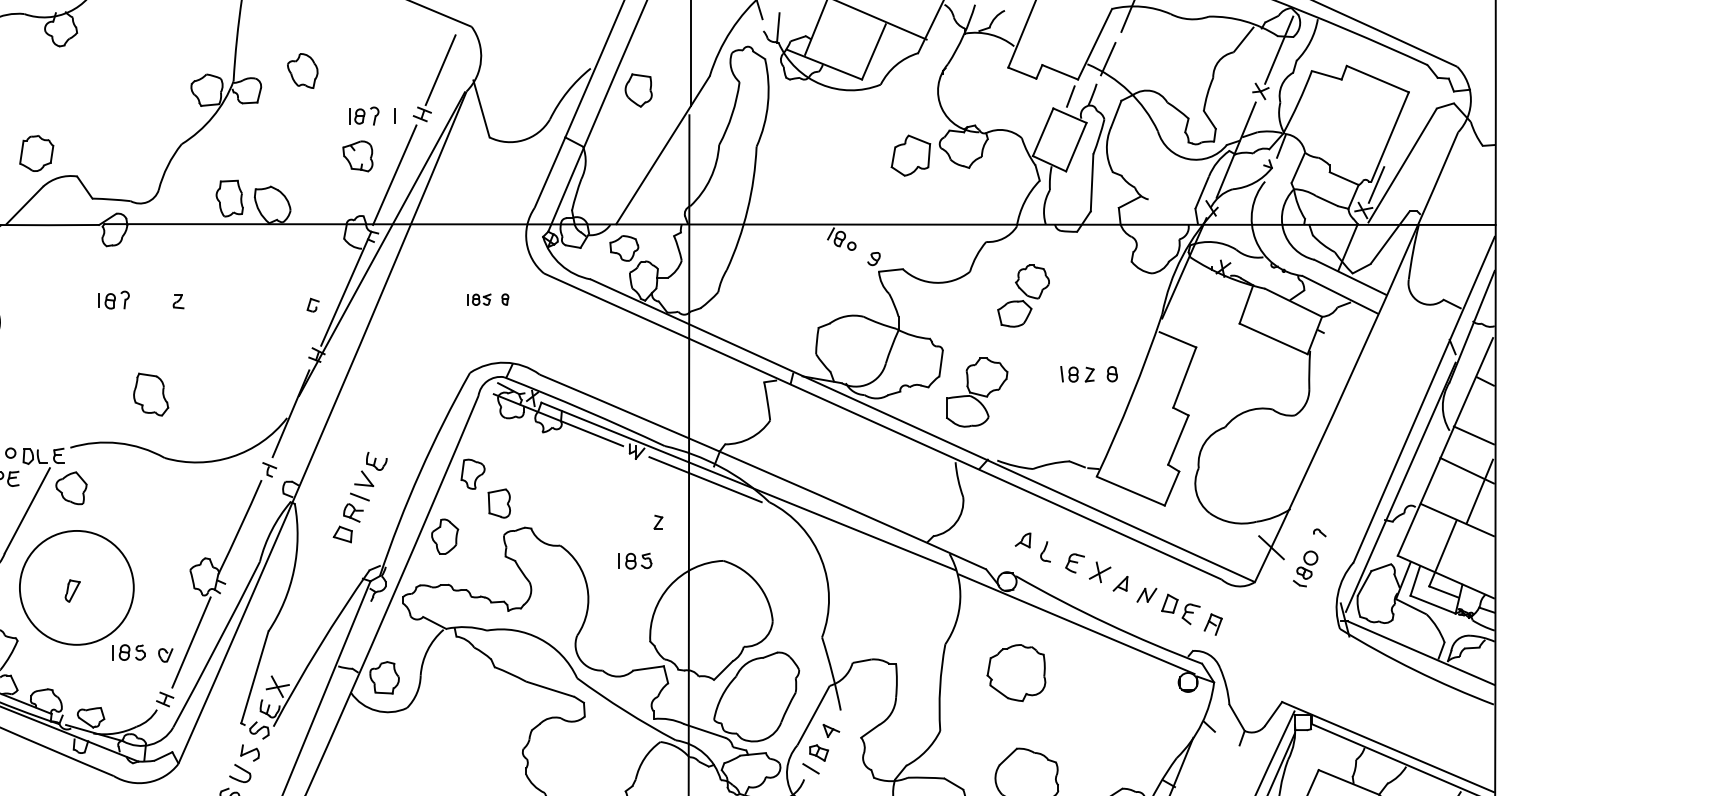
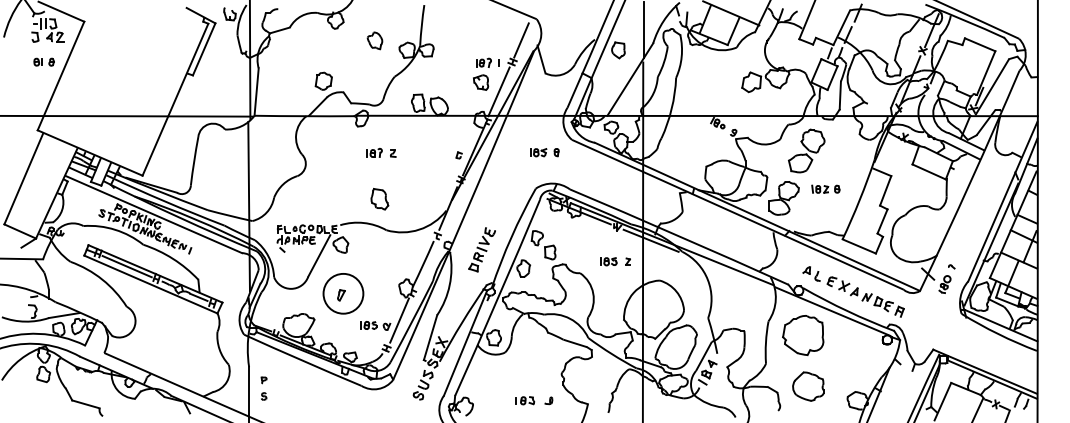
part: (301, 70) -> (374, 40), moved
part: (1022, 295) -> (806, 150), size x1.43
part: (113, 299) -> (374, 152), moved
part: (487, 299) -> (544, 152), size x1.43
part: (1088, 372) -> (825, 188), moved
part: (634, 560) -> (608, 261), moved
circle: (76, 587) -> (343, 293), size x0.71
part: (1016, 673) -> (803, 335), size x1.43

